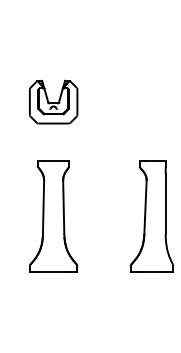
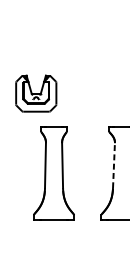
part: (53, 101) -> (36, 93), moved
line: (145, 207) -> (113, 165), solid -> dashed
part: (53, 216) -> (53, 173), moved

